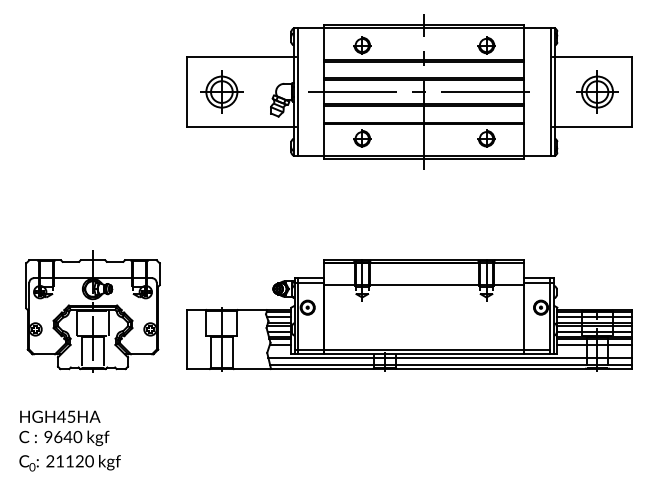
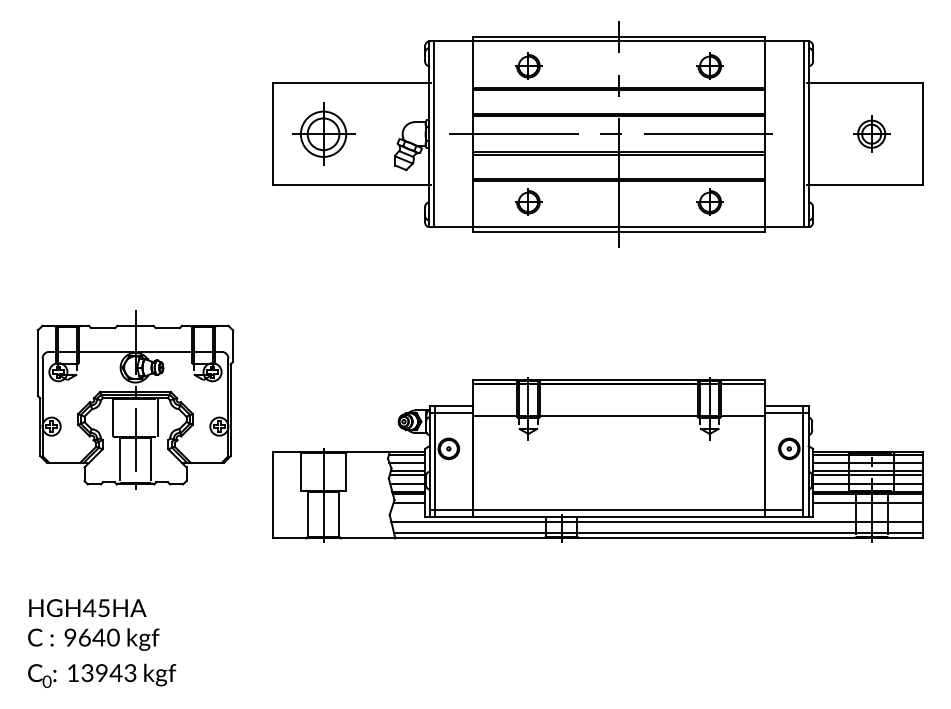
part: (597, 91) -> (871, 133), size x0.6
part: (92, 311) -> (134, 400), moved
text: (69, 461) -> (101, 673), 21120 -> 13943

